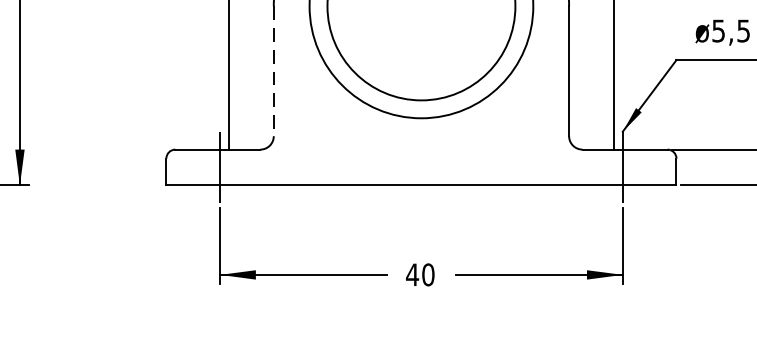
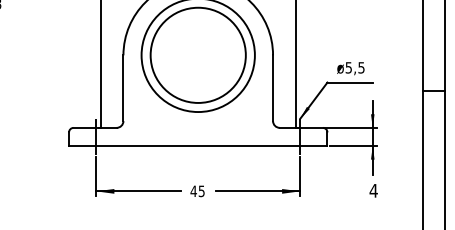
line: (273, 71) -> (123, 88), dashed -> solid
text: (427, 275) -> (201, 191), 40 -> 45

